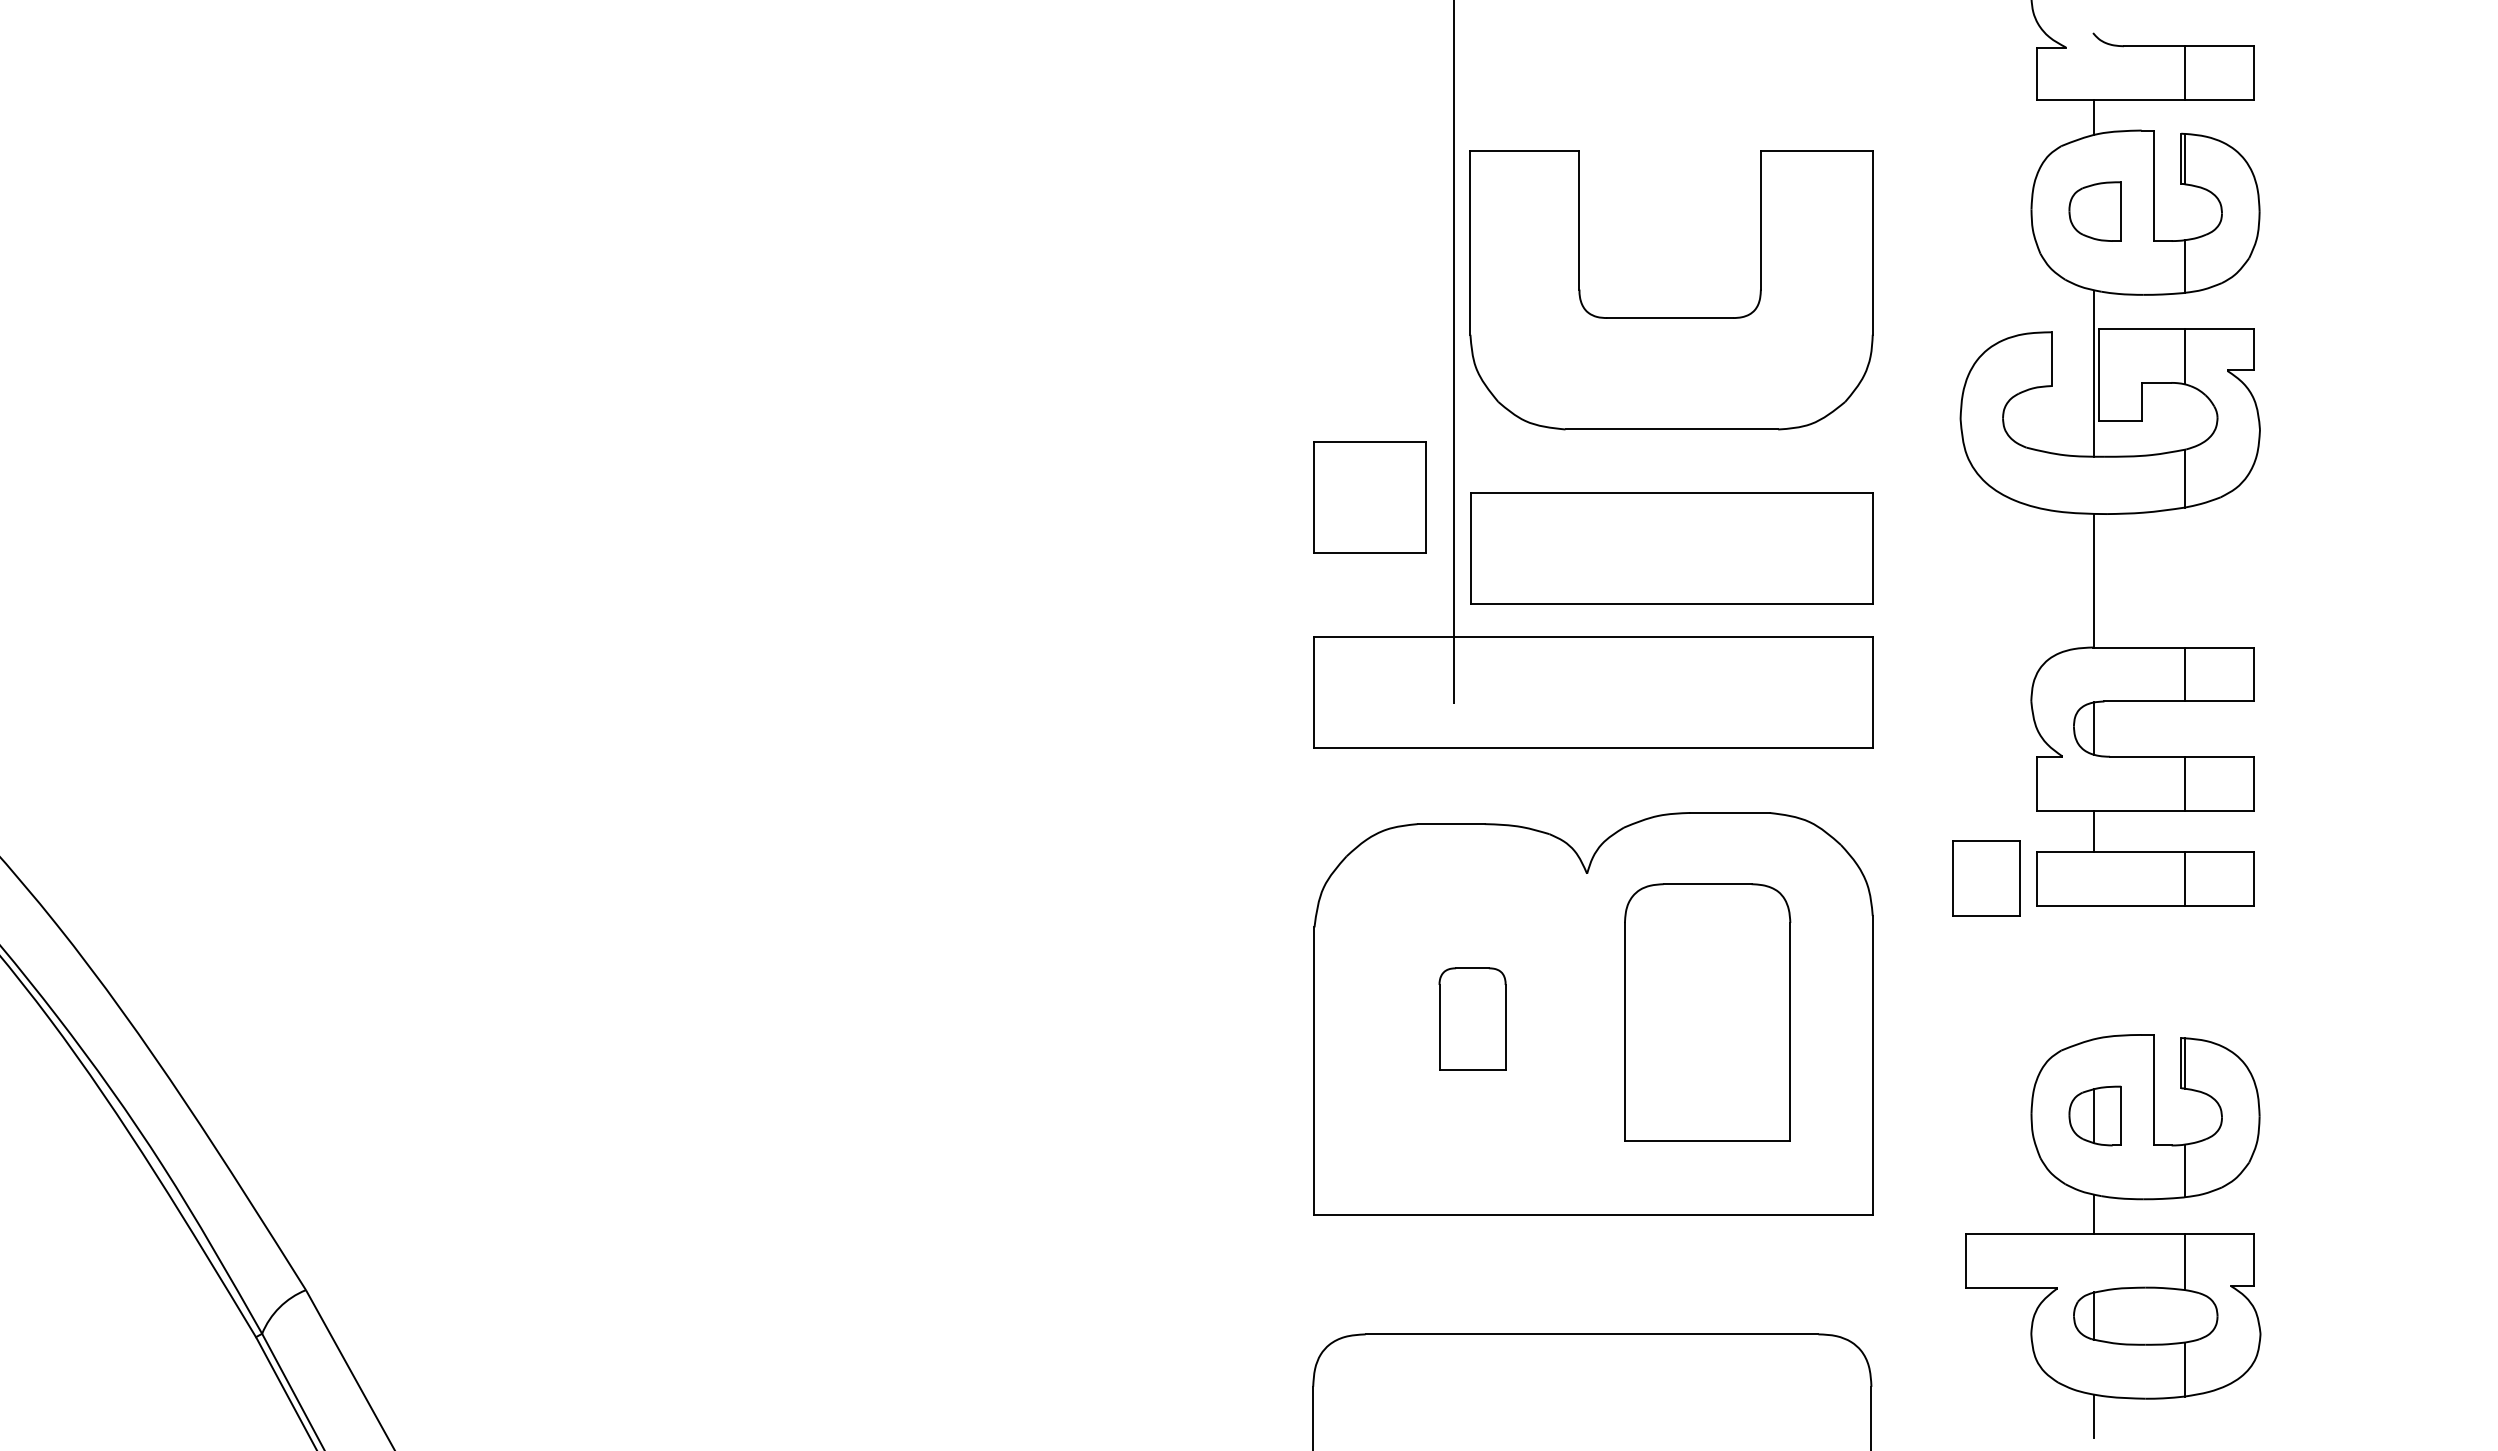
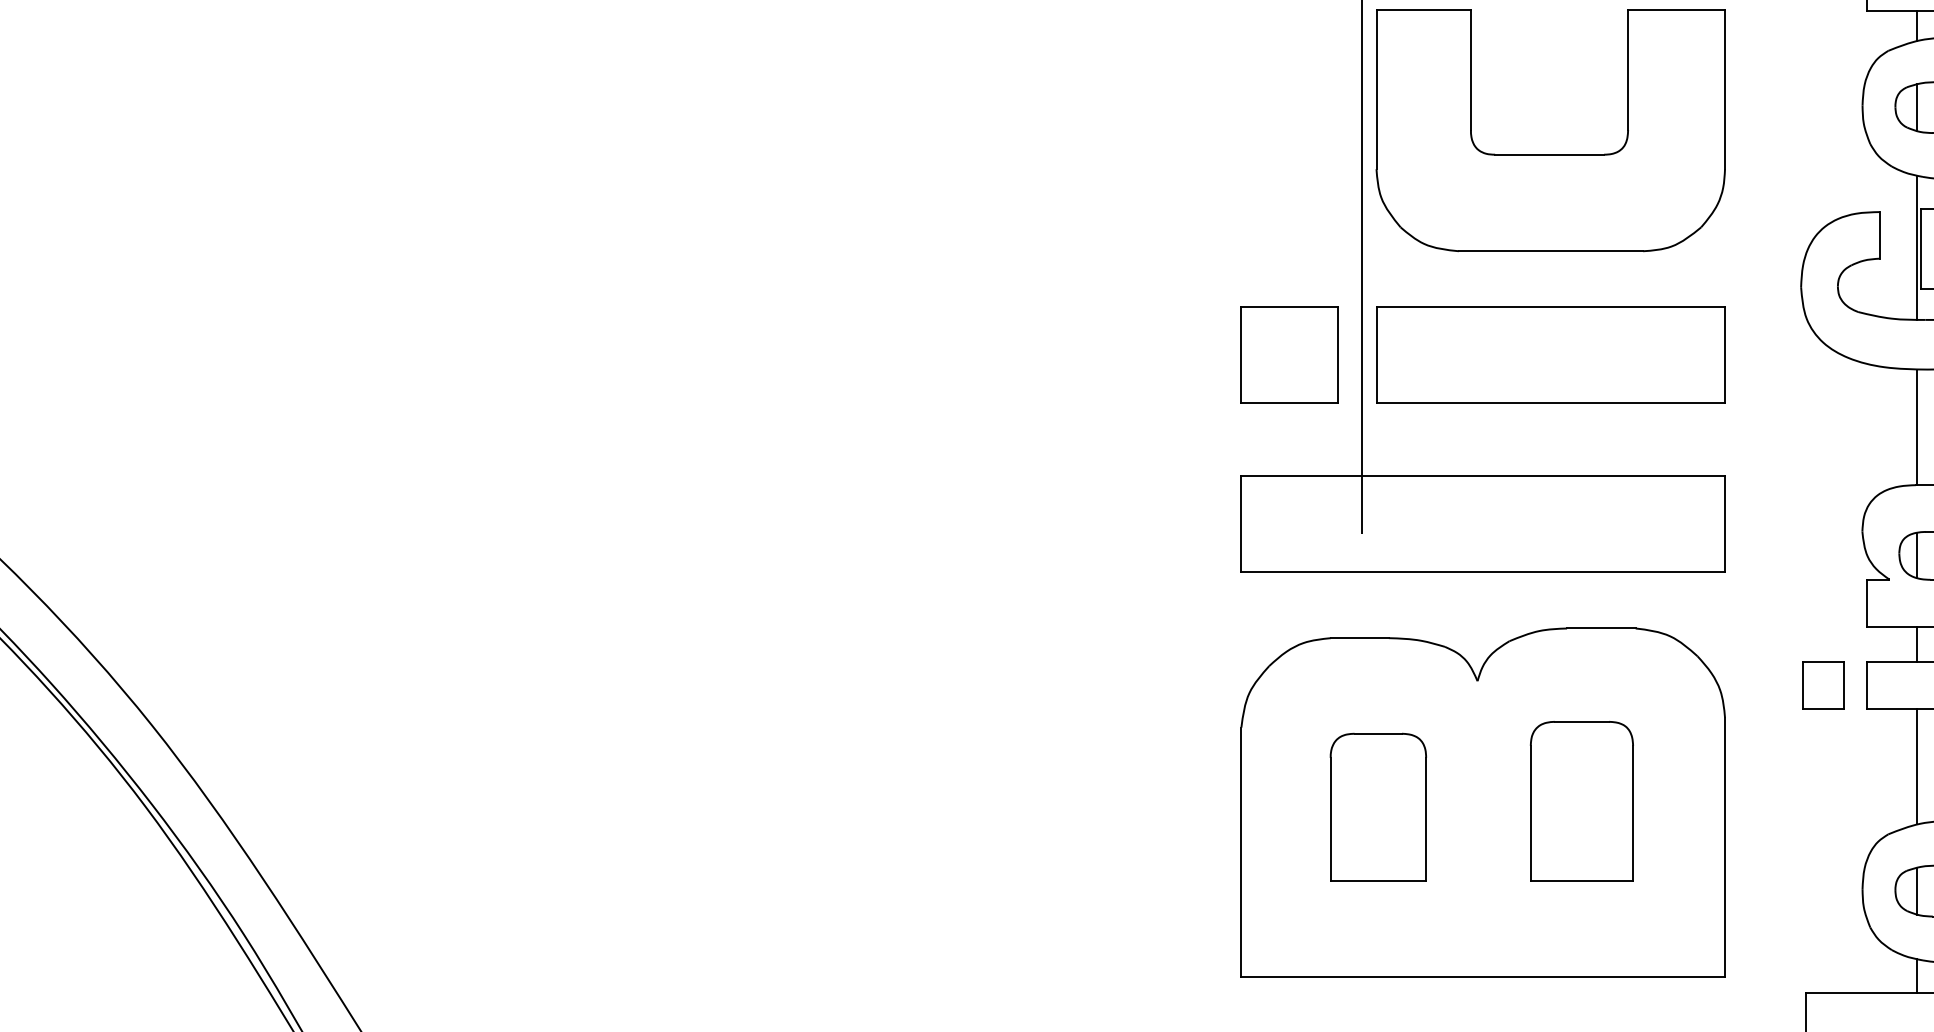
line: (2094, 211) -> (1917, 107), added
part: (1671, 317) -> (1550, 154), moved
part: (1671, 548) -> (1550, 355), moved
part: (1985, 878) -> (1822, 685), size x0.71
line: (2094, 972) -> (1917, 766), added
part: (1707, 1011) -> (1581, 800), size x0.71
part: (1472, 1018) -> (1378, 806), size x1.67

